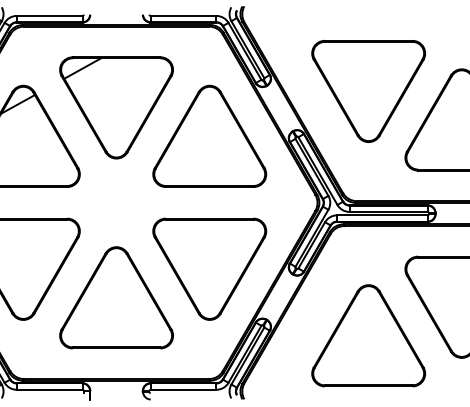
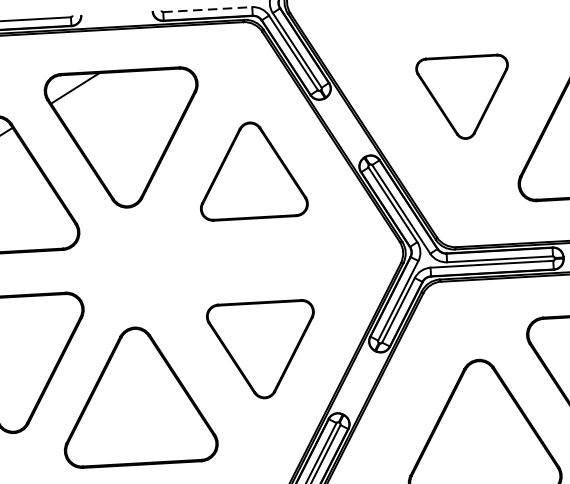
line: (183, 15) -> (207, 9), solid -> dashed
part: (368, 91) -> (463, 97), size x0.6
part: (209, 135) -> (251, 169), size x0.7
part: (209, 268) -> (261, 349), size x0.7

